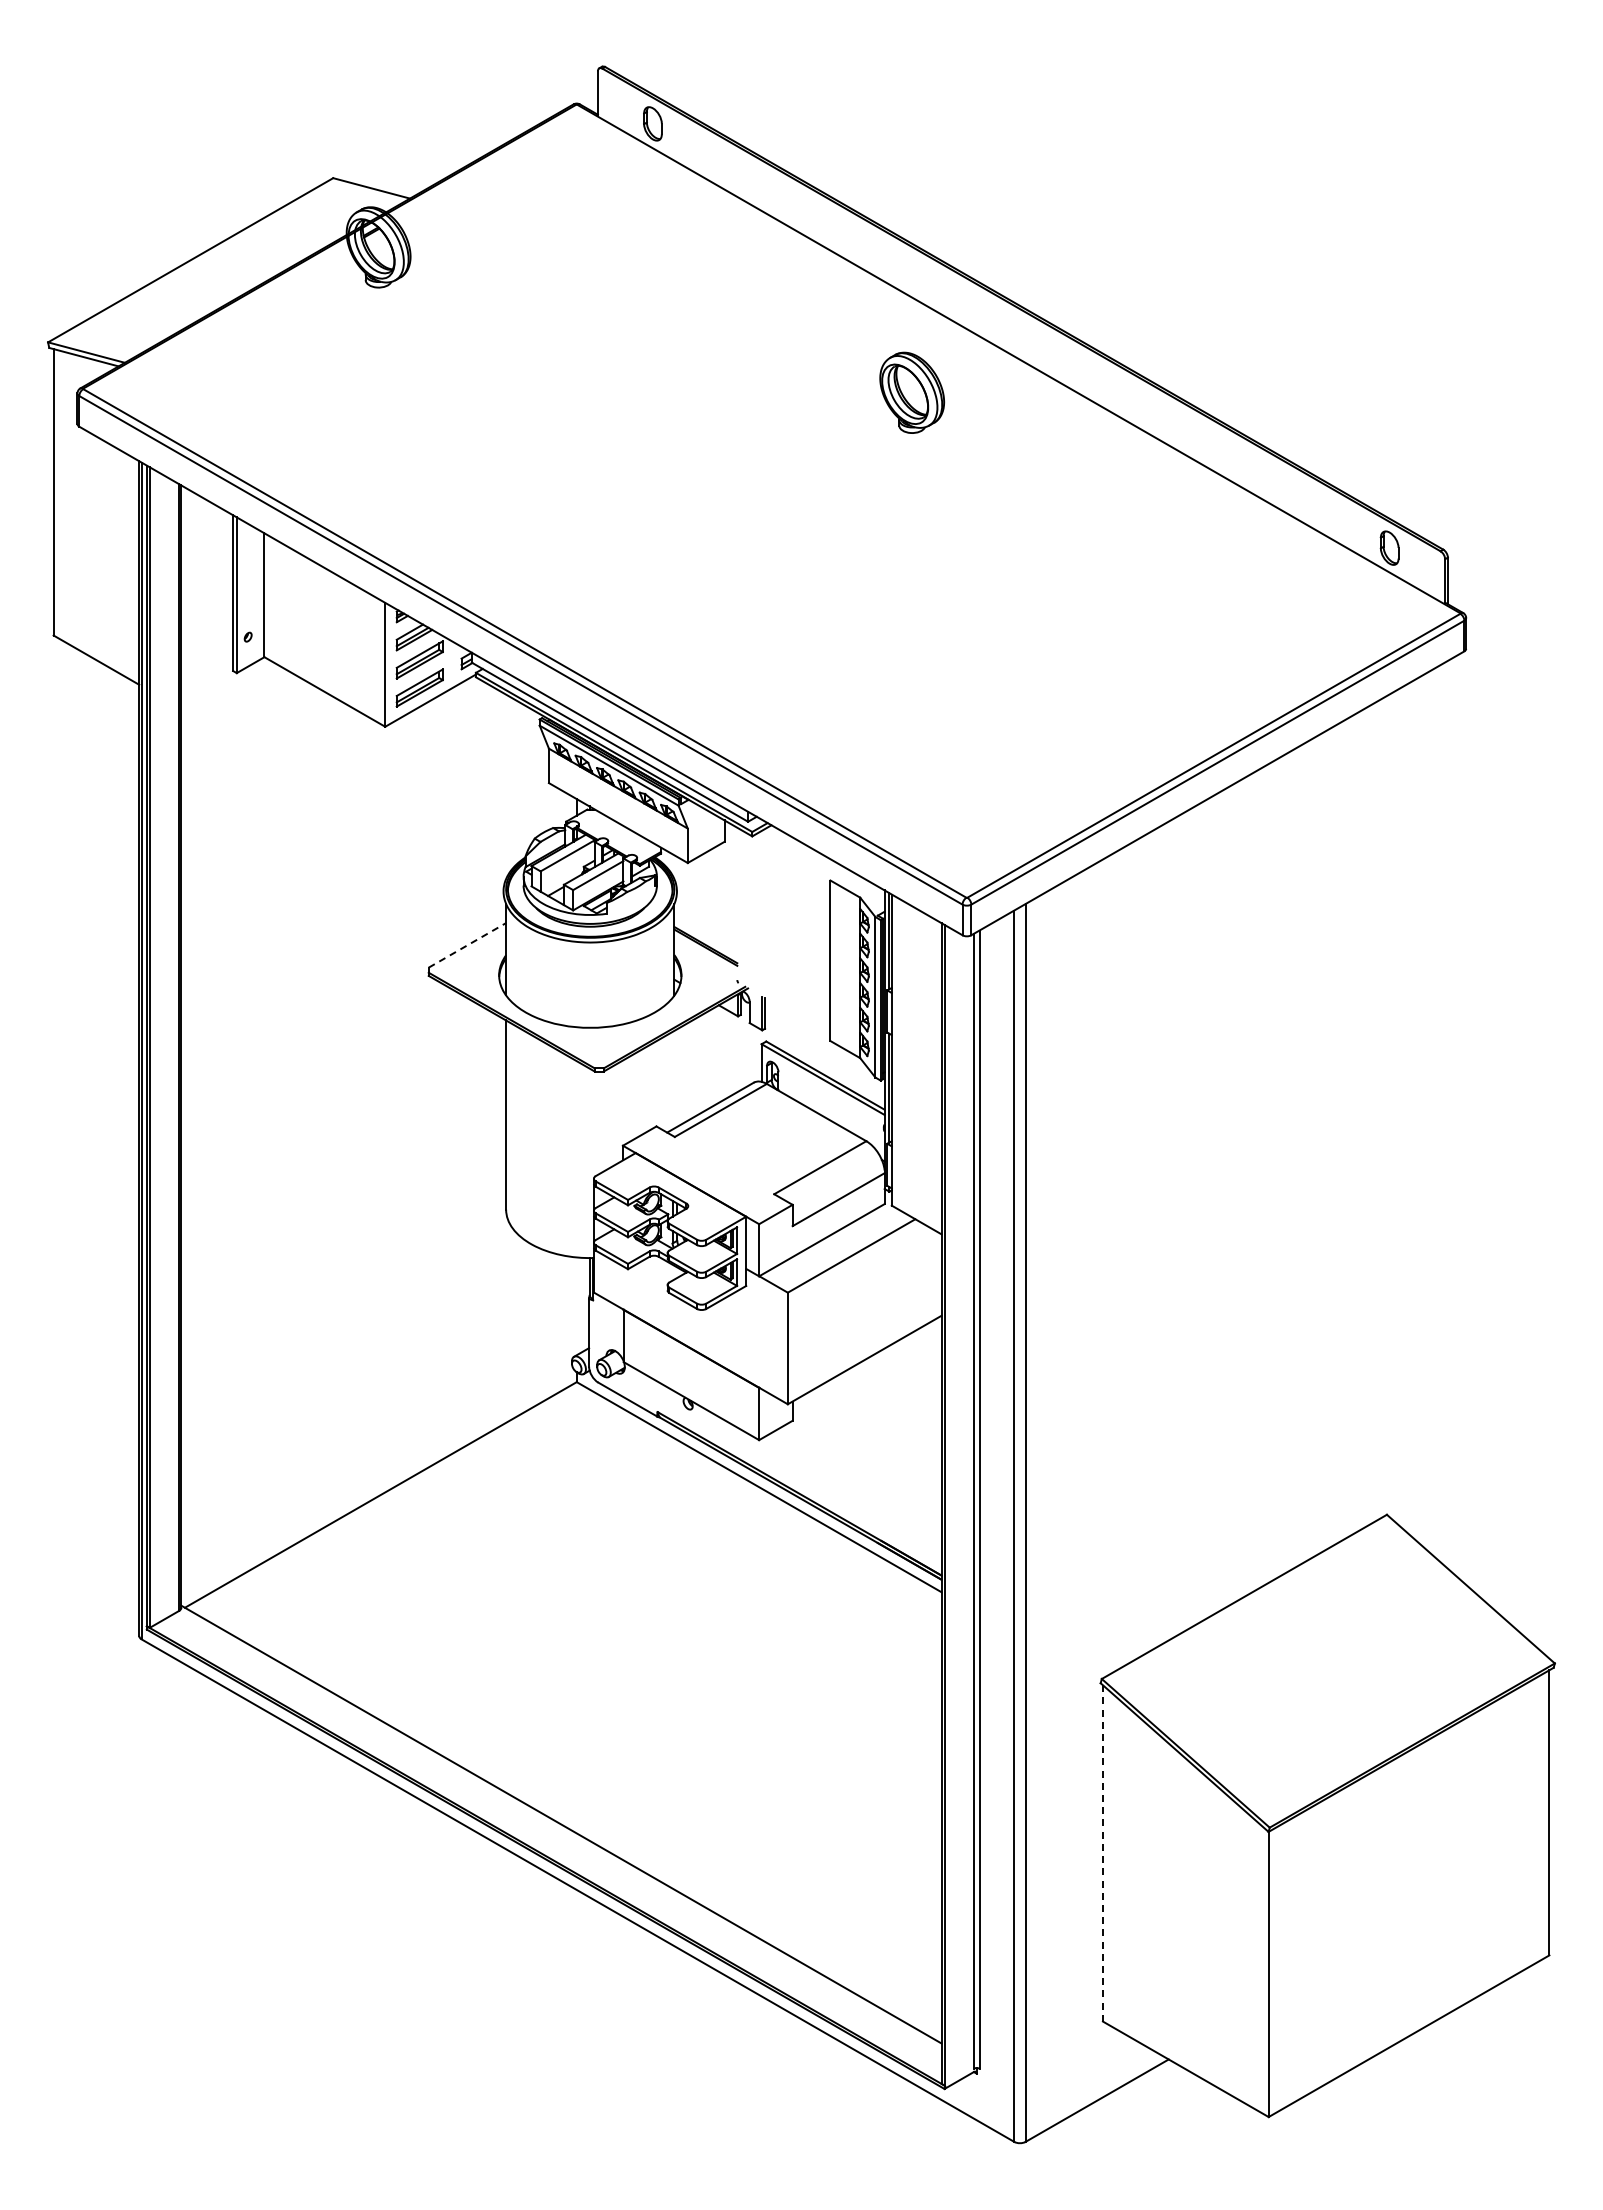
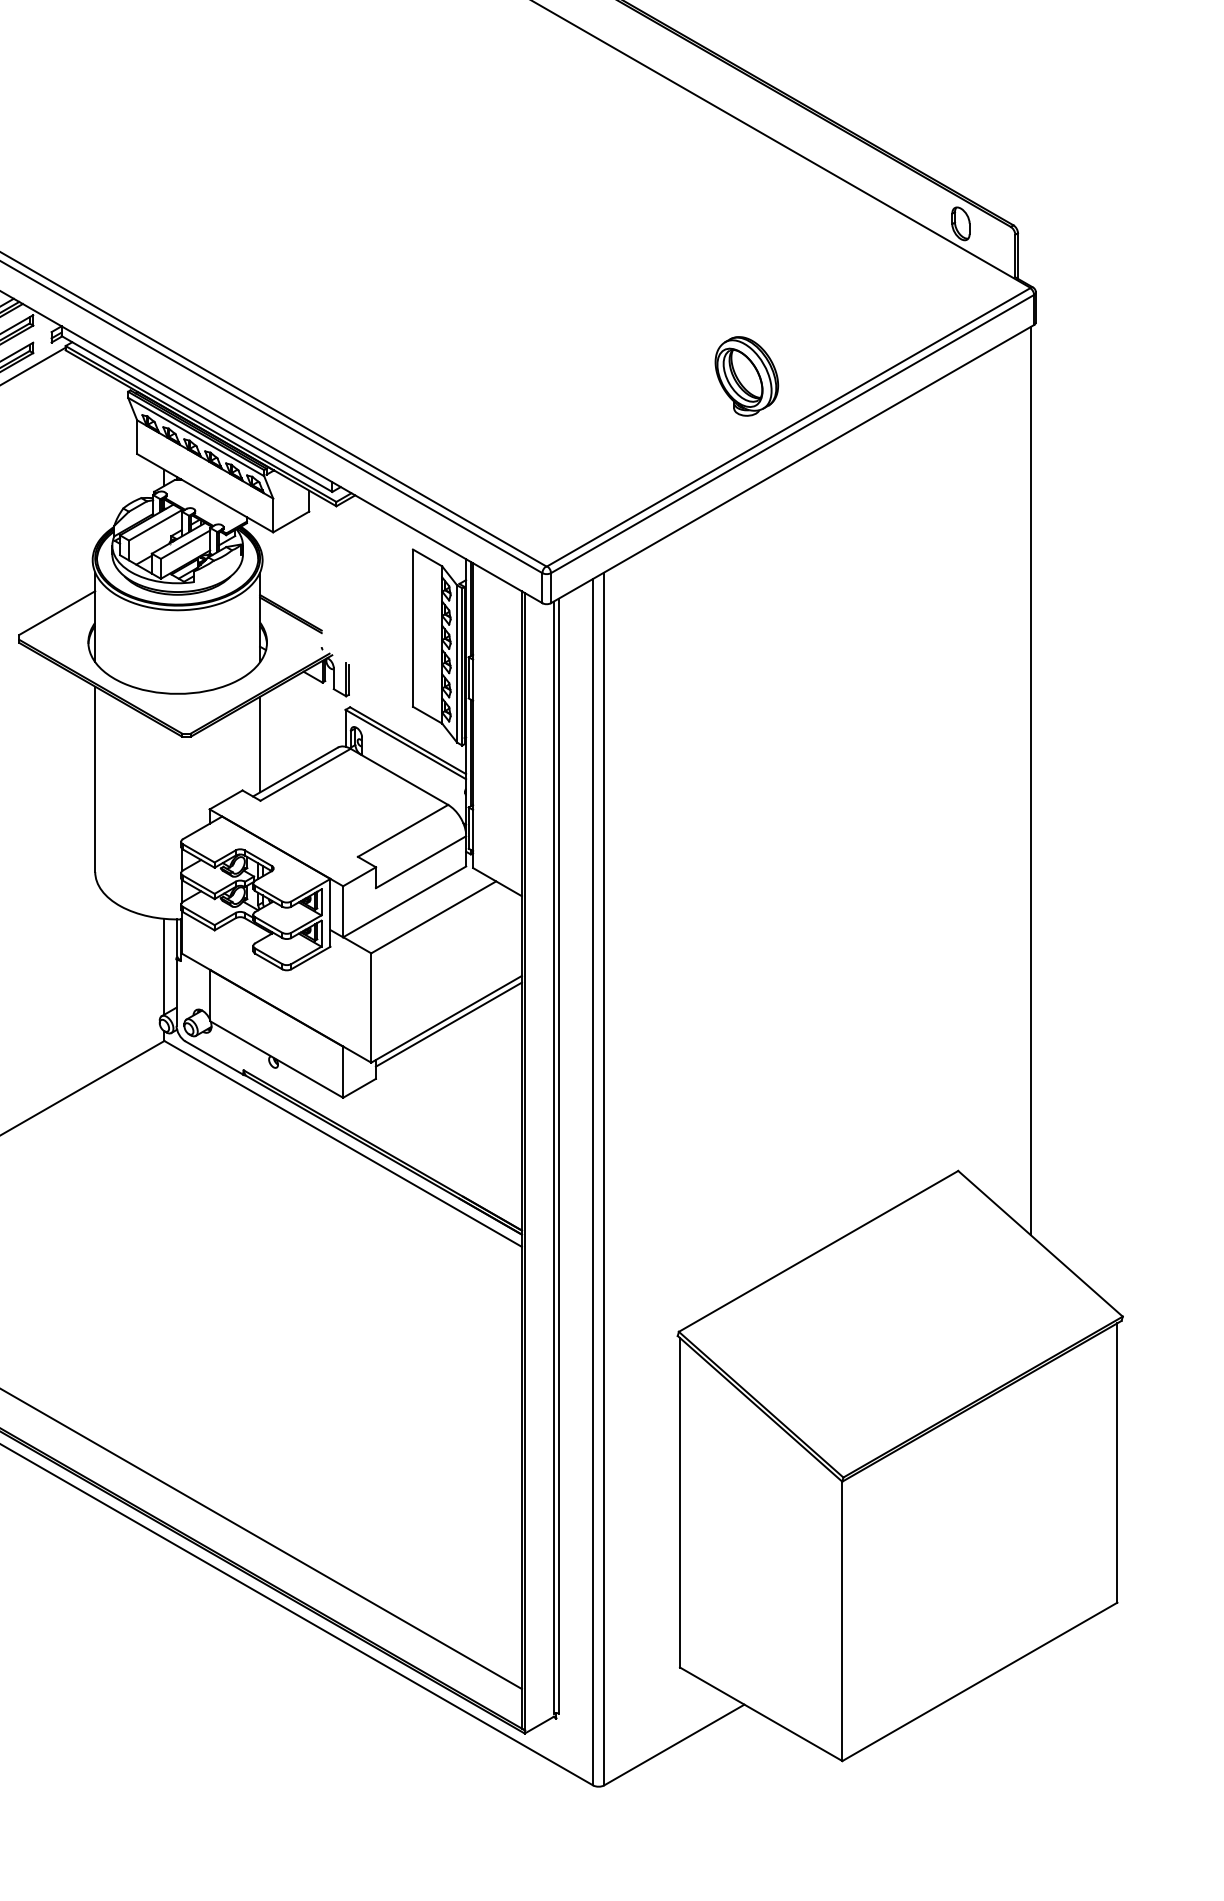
part: (912, 392) -> (747, 376), moved
line: (467, 945) -> (57, 613), dashed -> solid
line: (674, 1079) -> (260, 744), added
line: (1460, 1116) -> (1030, 780), added
line: (576, 1306) -> (164, 966), added
line: (866, 1365) -> (448, 1024), added
line: (1102, 1853) -> (679, 1502), dashed -> solid

